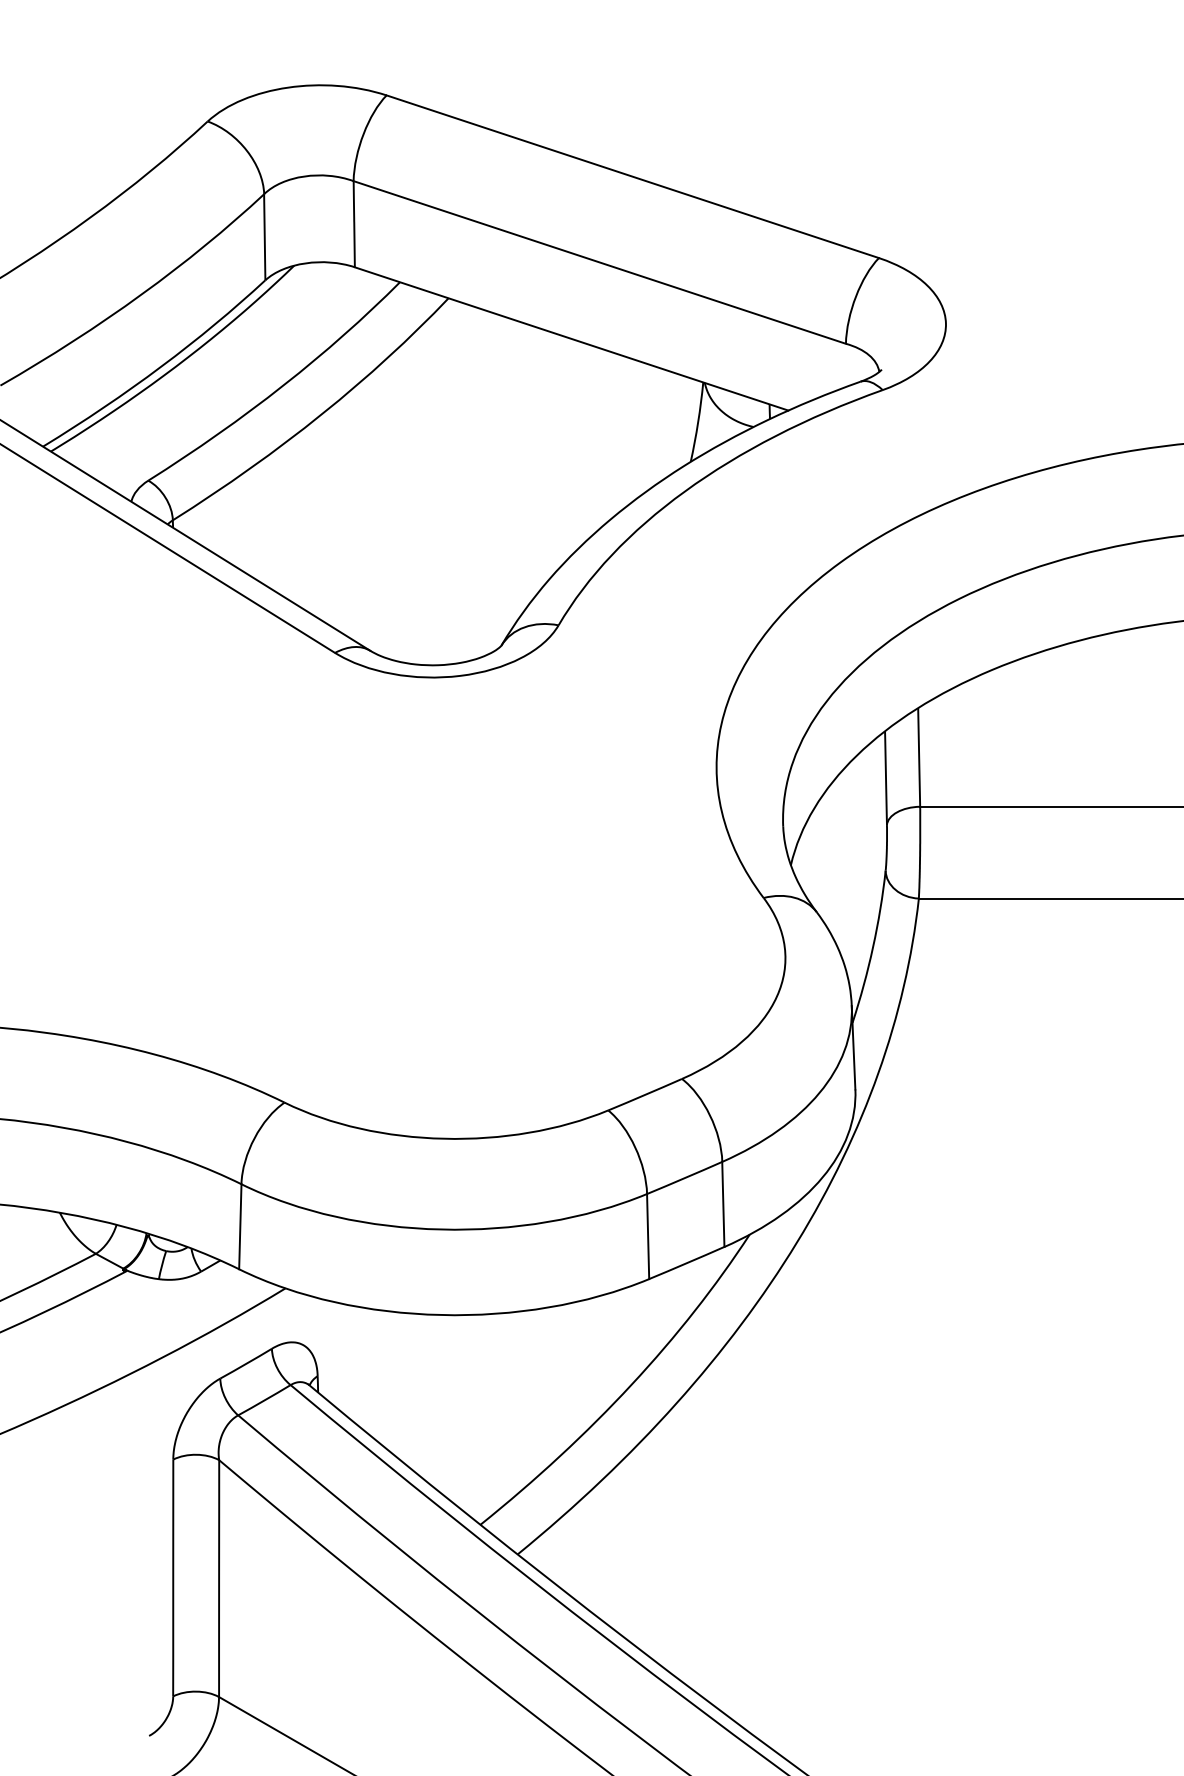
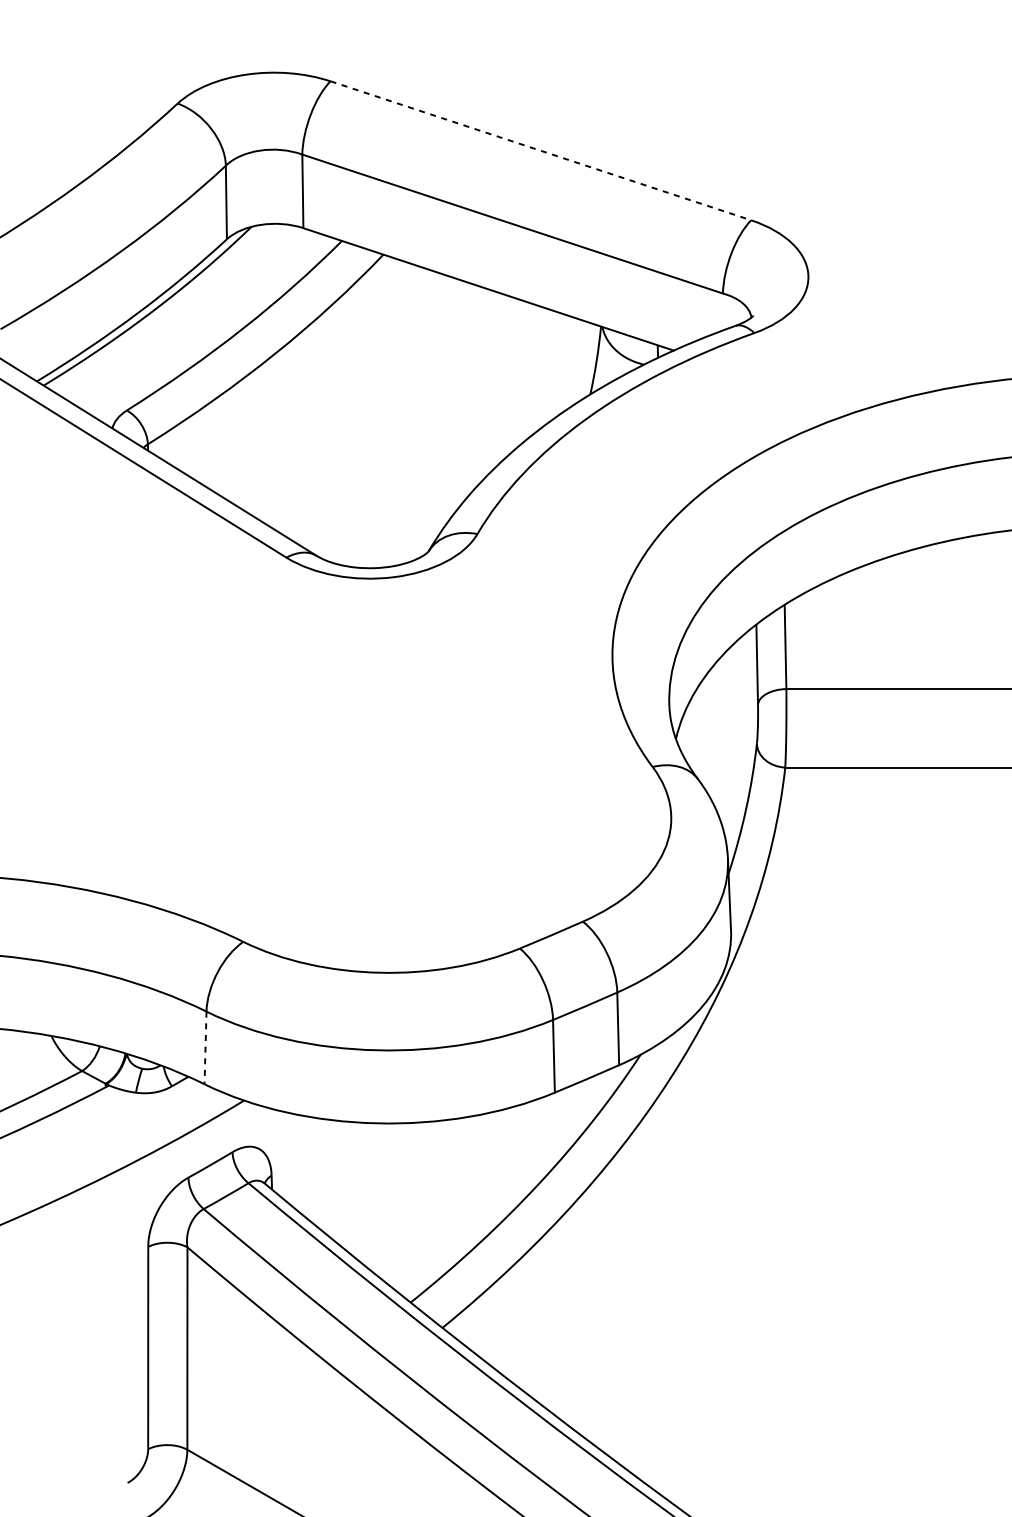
line: (633, 176) -> (541, 150), solid -> dashed
line: (240, 1227) -> (205, 1048), solid -> dashed

